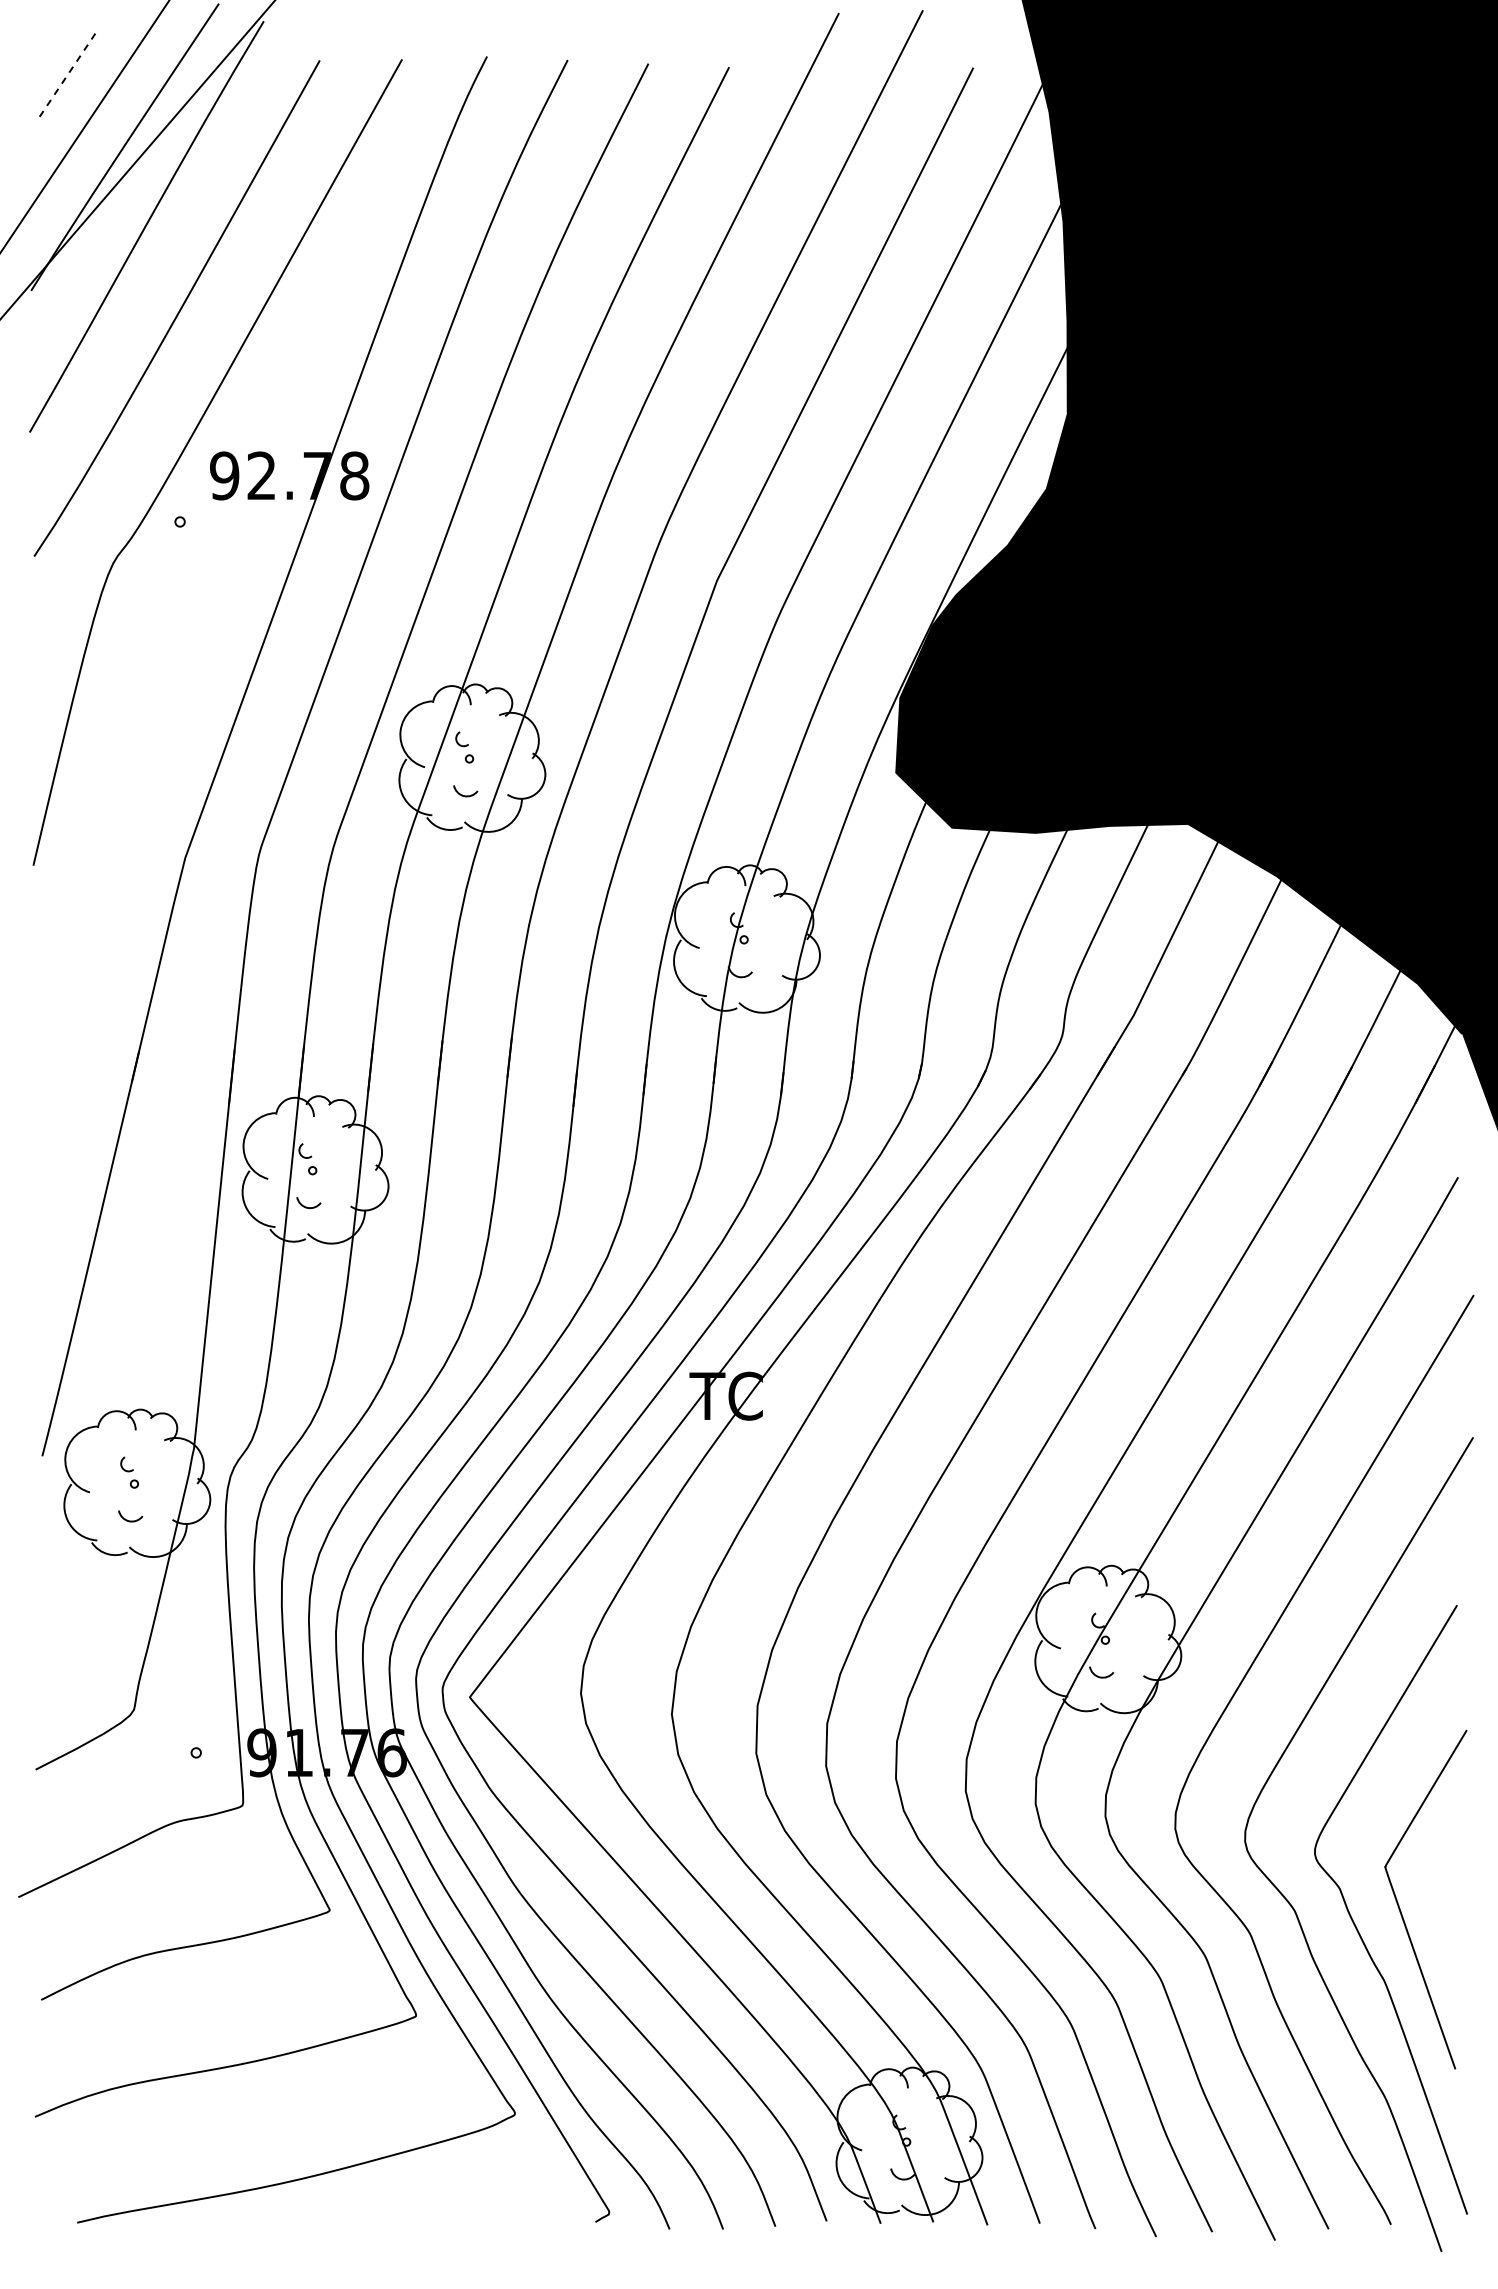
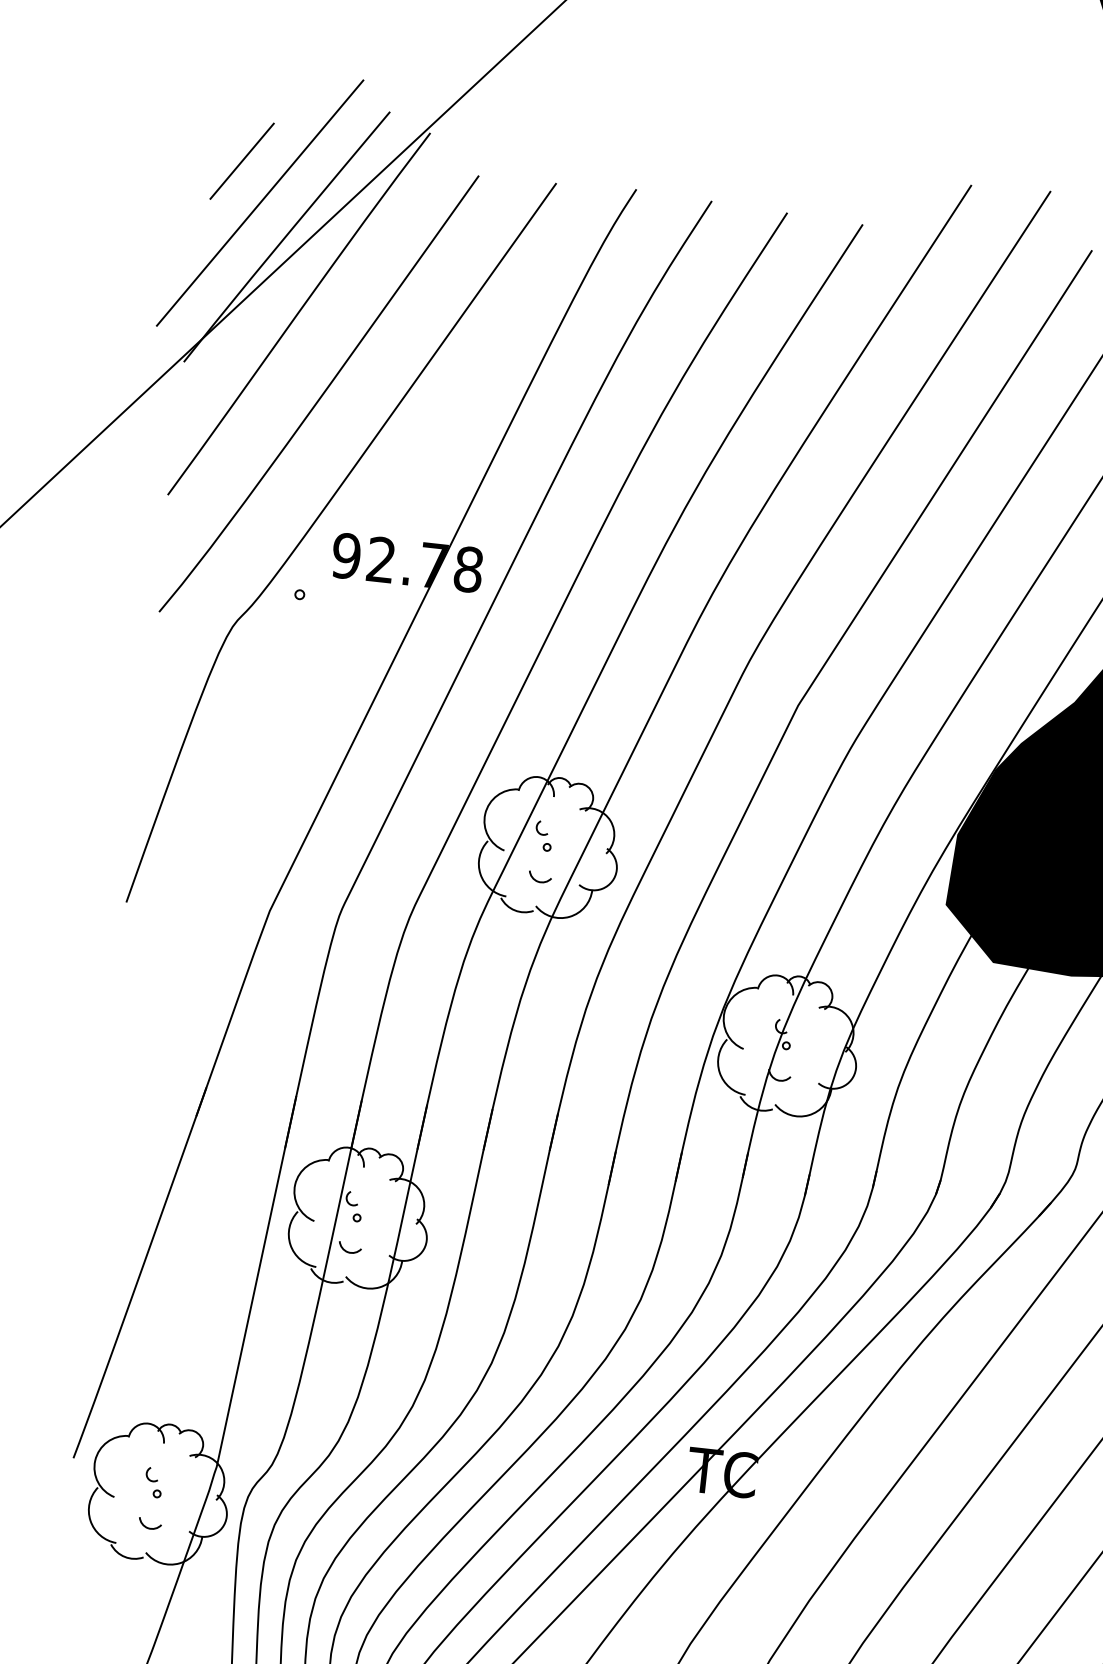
line: (69, 72) -> (242, 160), dashed -> solid

